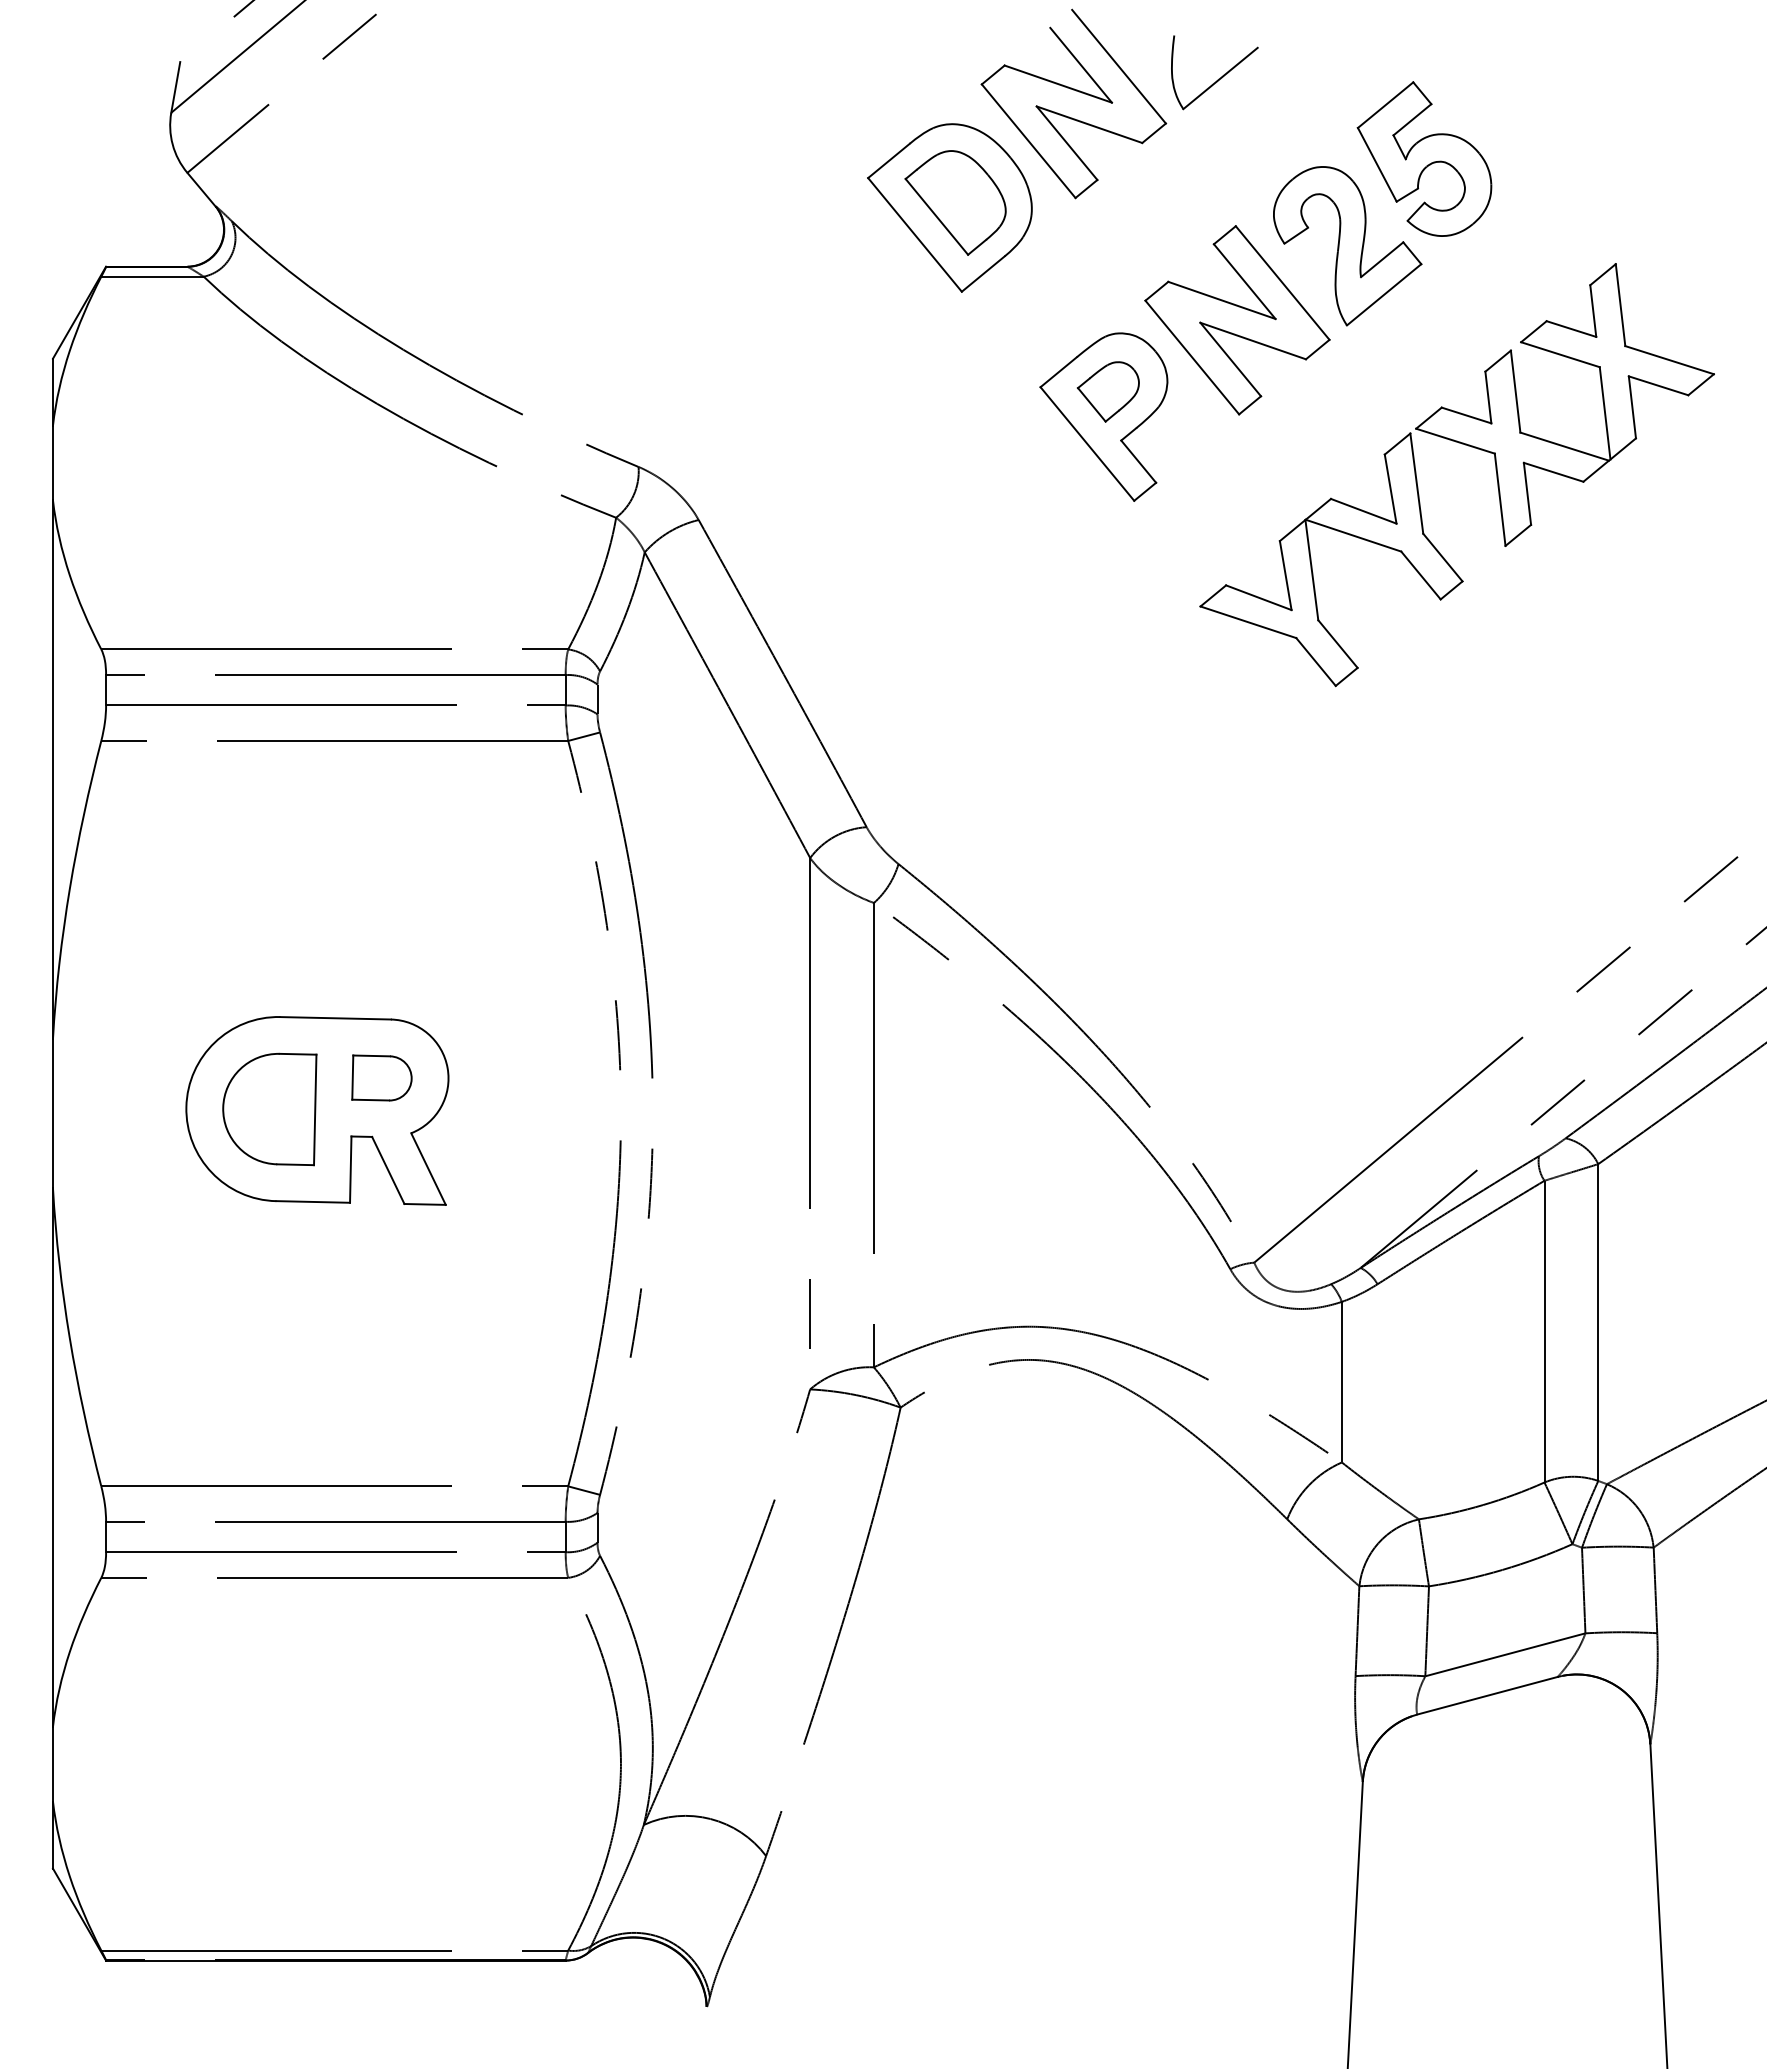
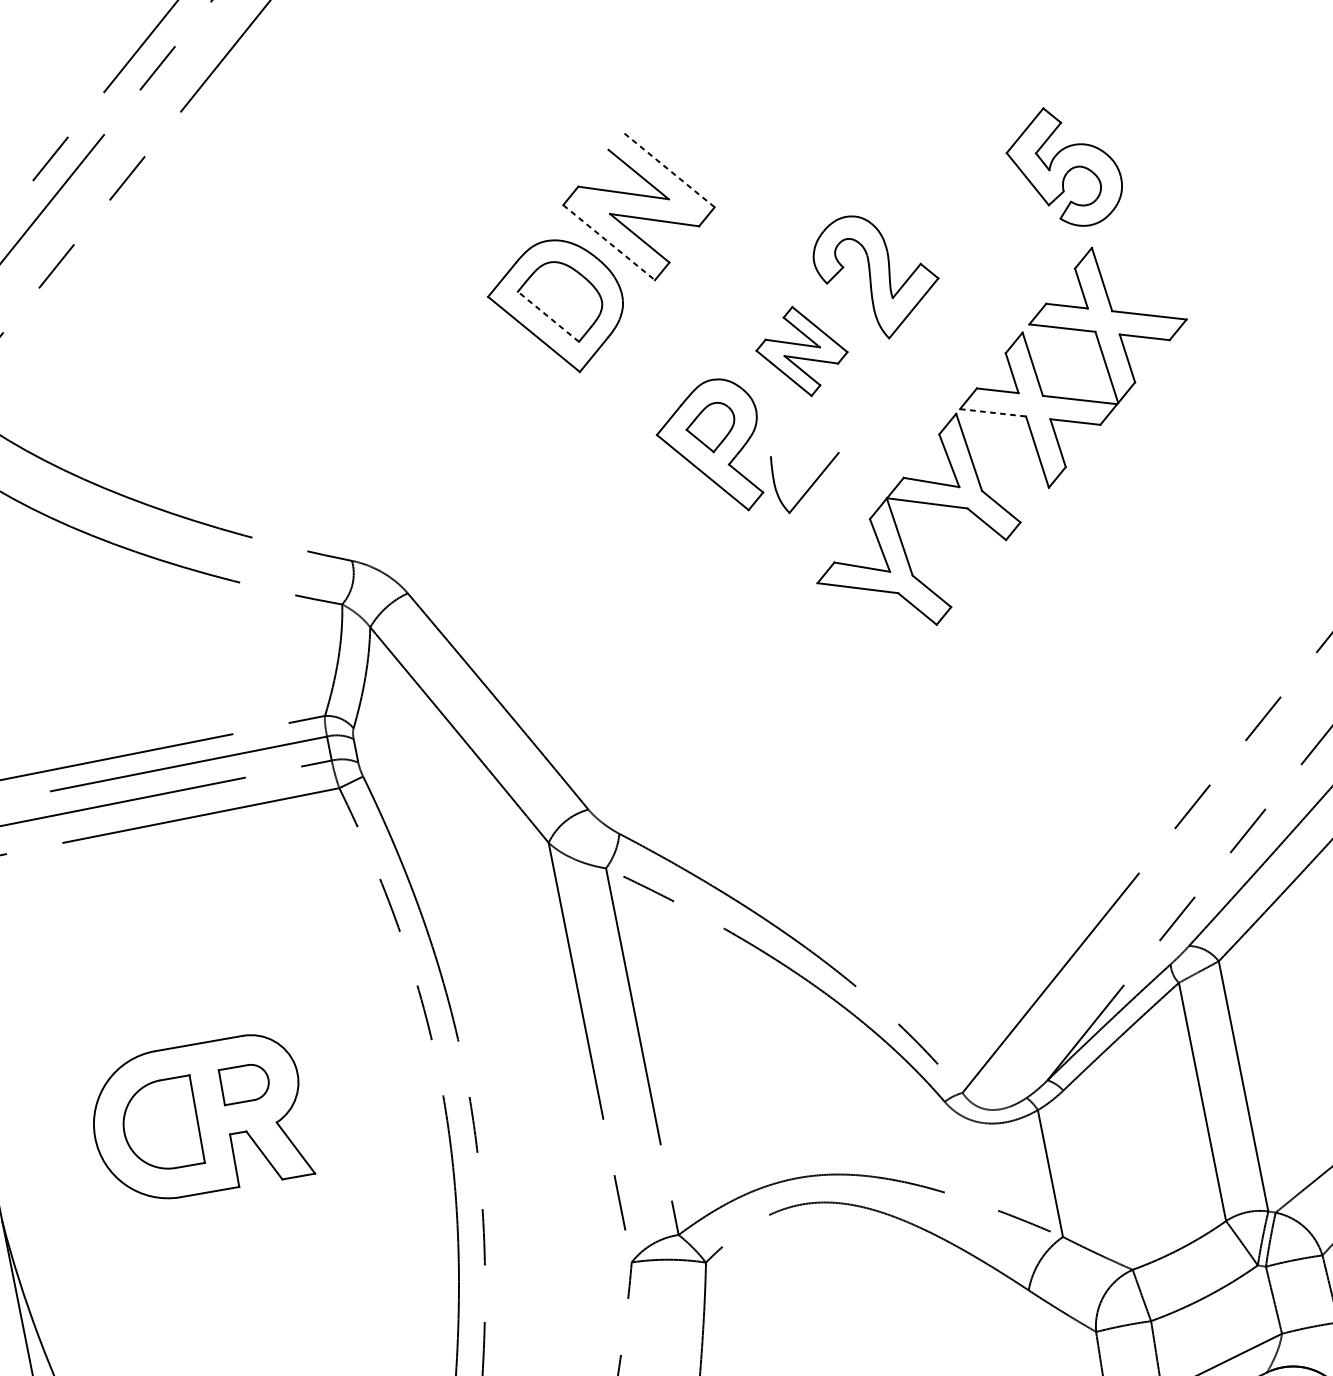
line: (1119, 66) -> (669, 169), solid -> dashed
part: (1218, 78) -> (812, 483), moved
line: (1028, 141) -> (609, 242), solid -> dashed
part: (1424, 158) -> (1064, 166), moved
line: (936, 216) -> (548, 316), solid -> dashed
part: (1237, 320) -> (802, 351), size x0.6
line: (1455, 441) -> (993, 413), solid -> dashed

